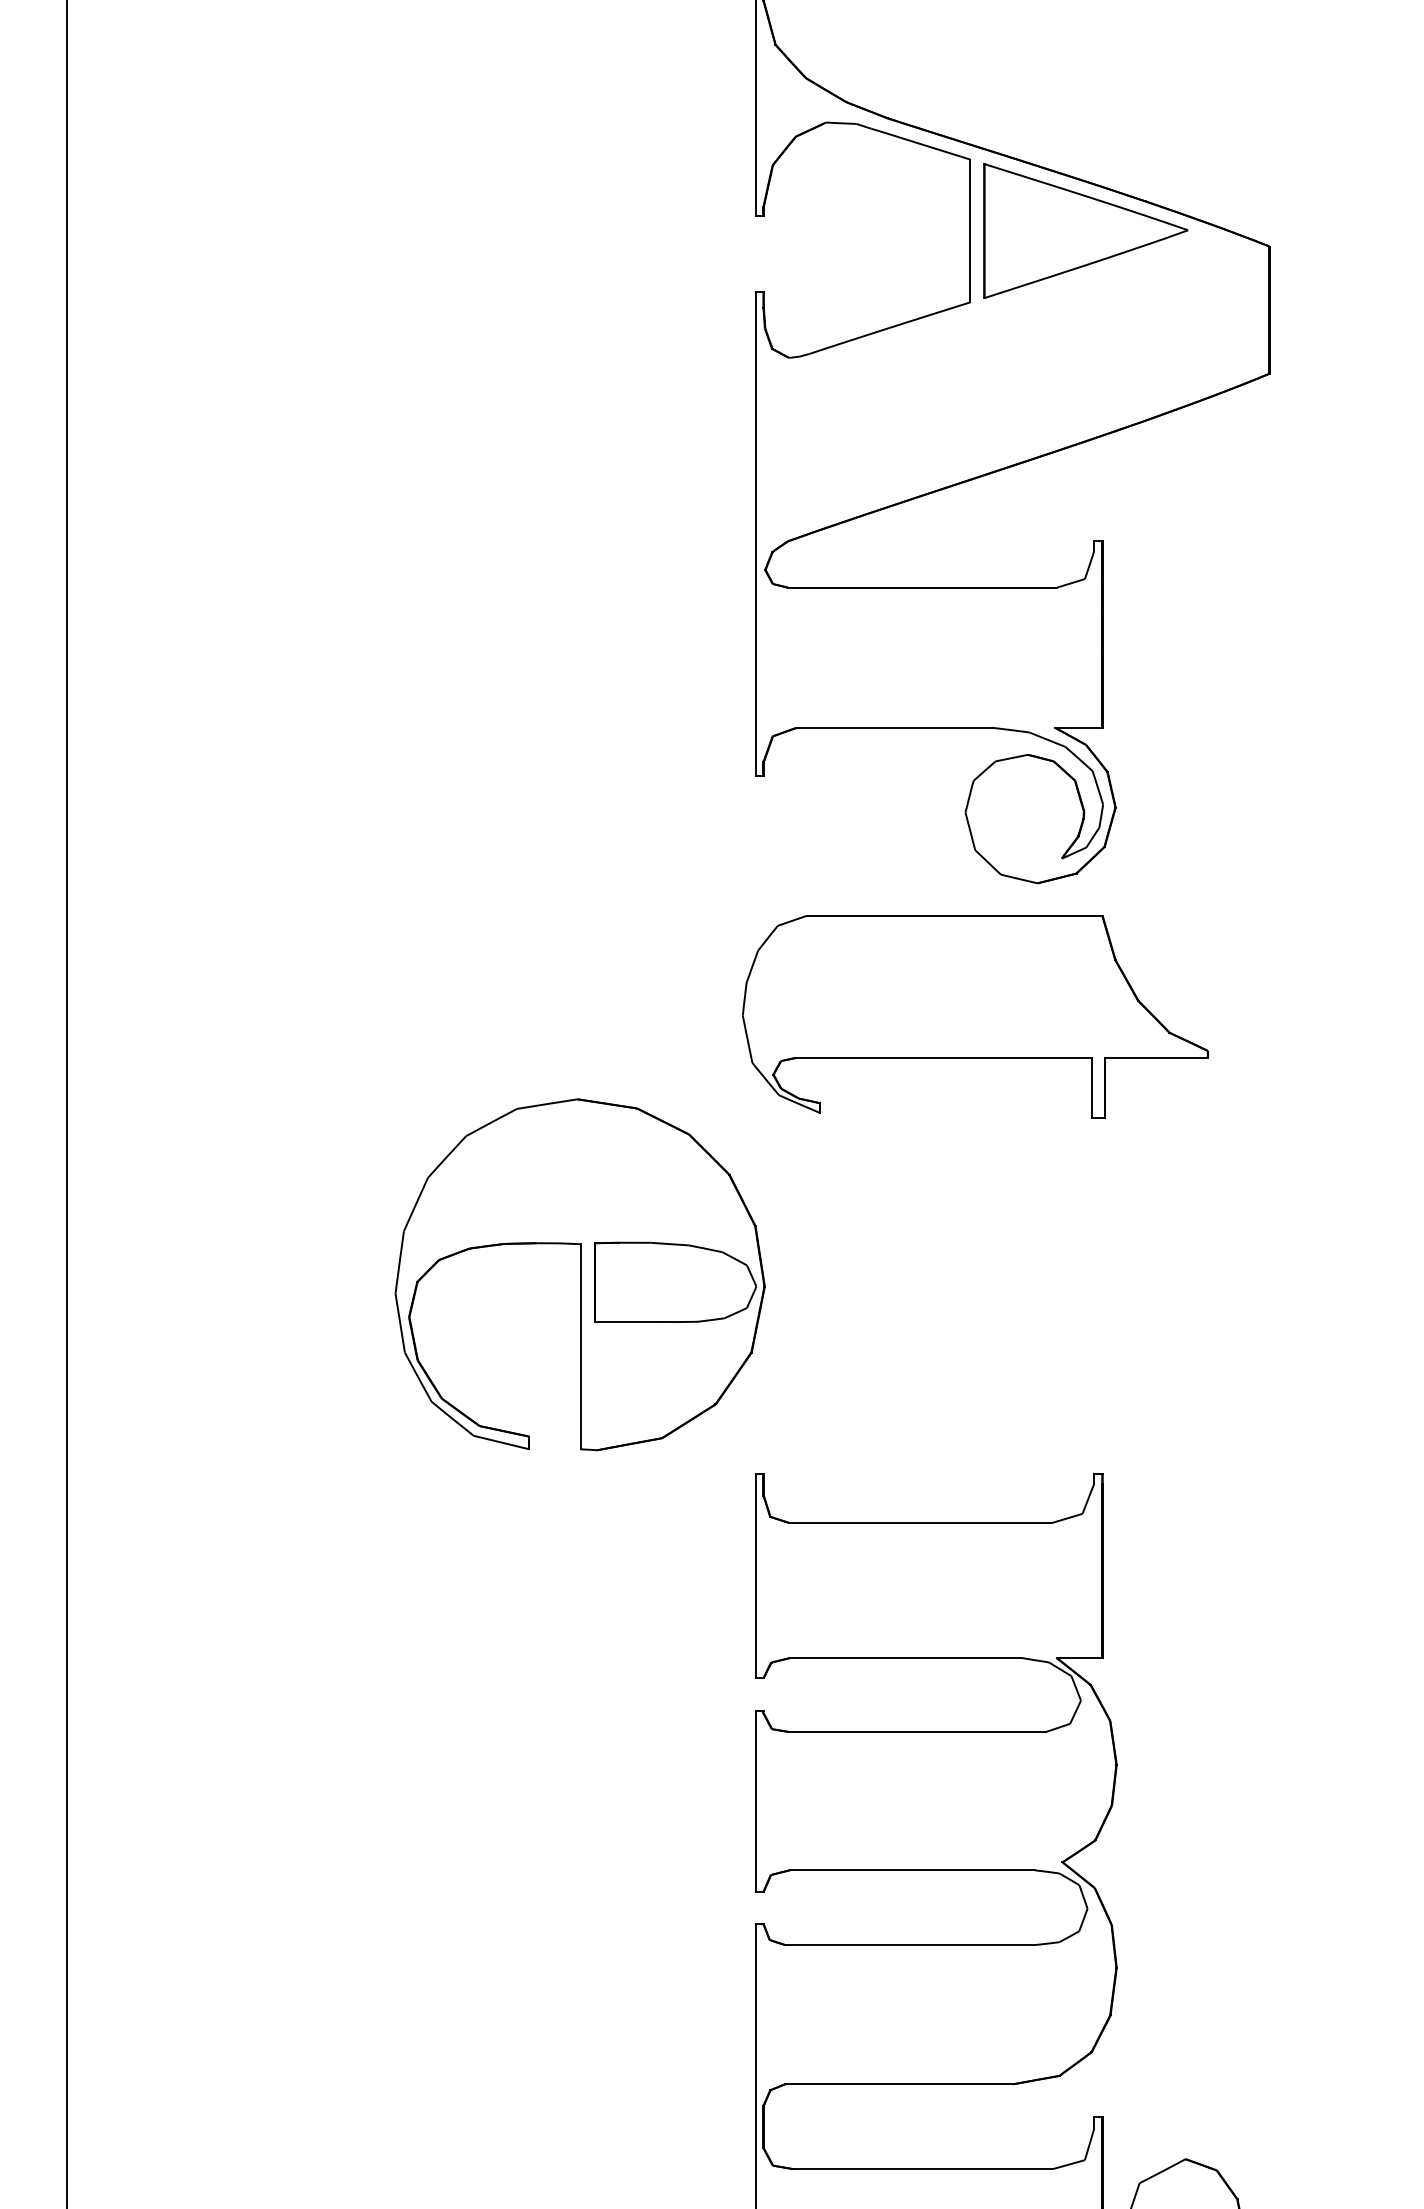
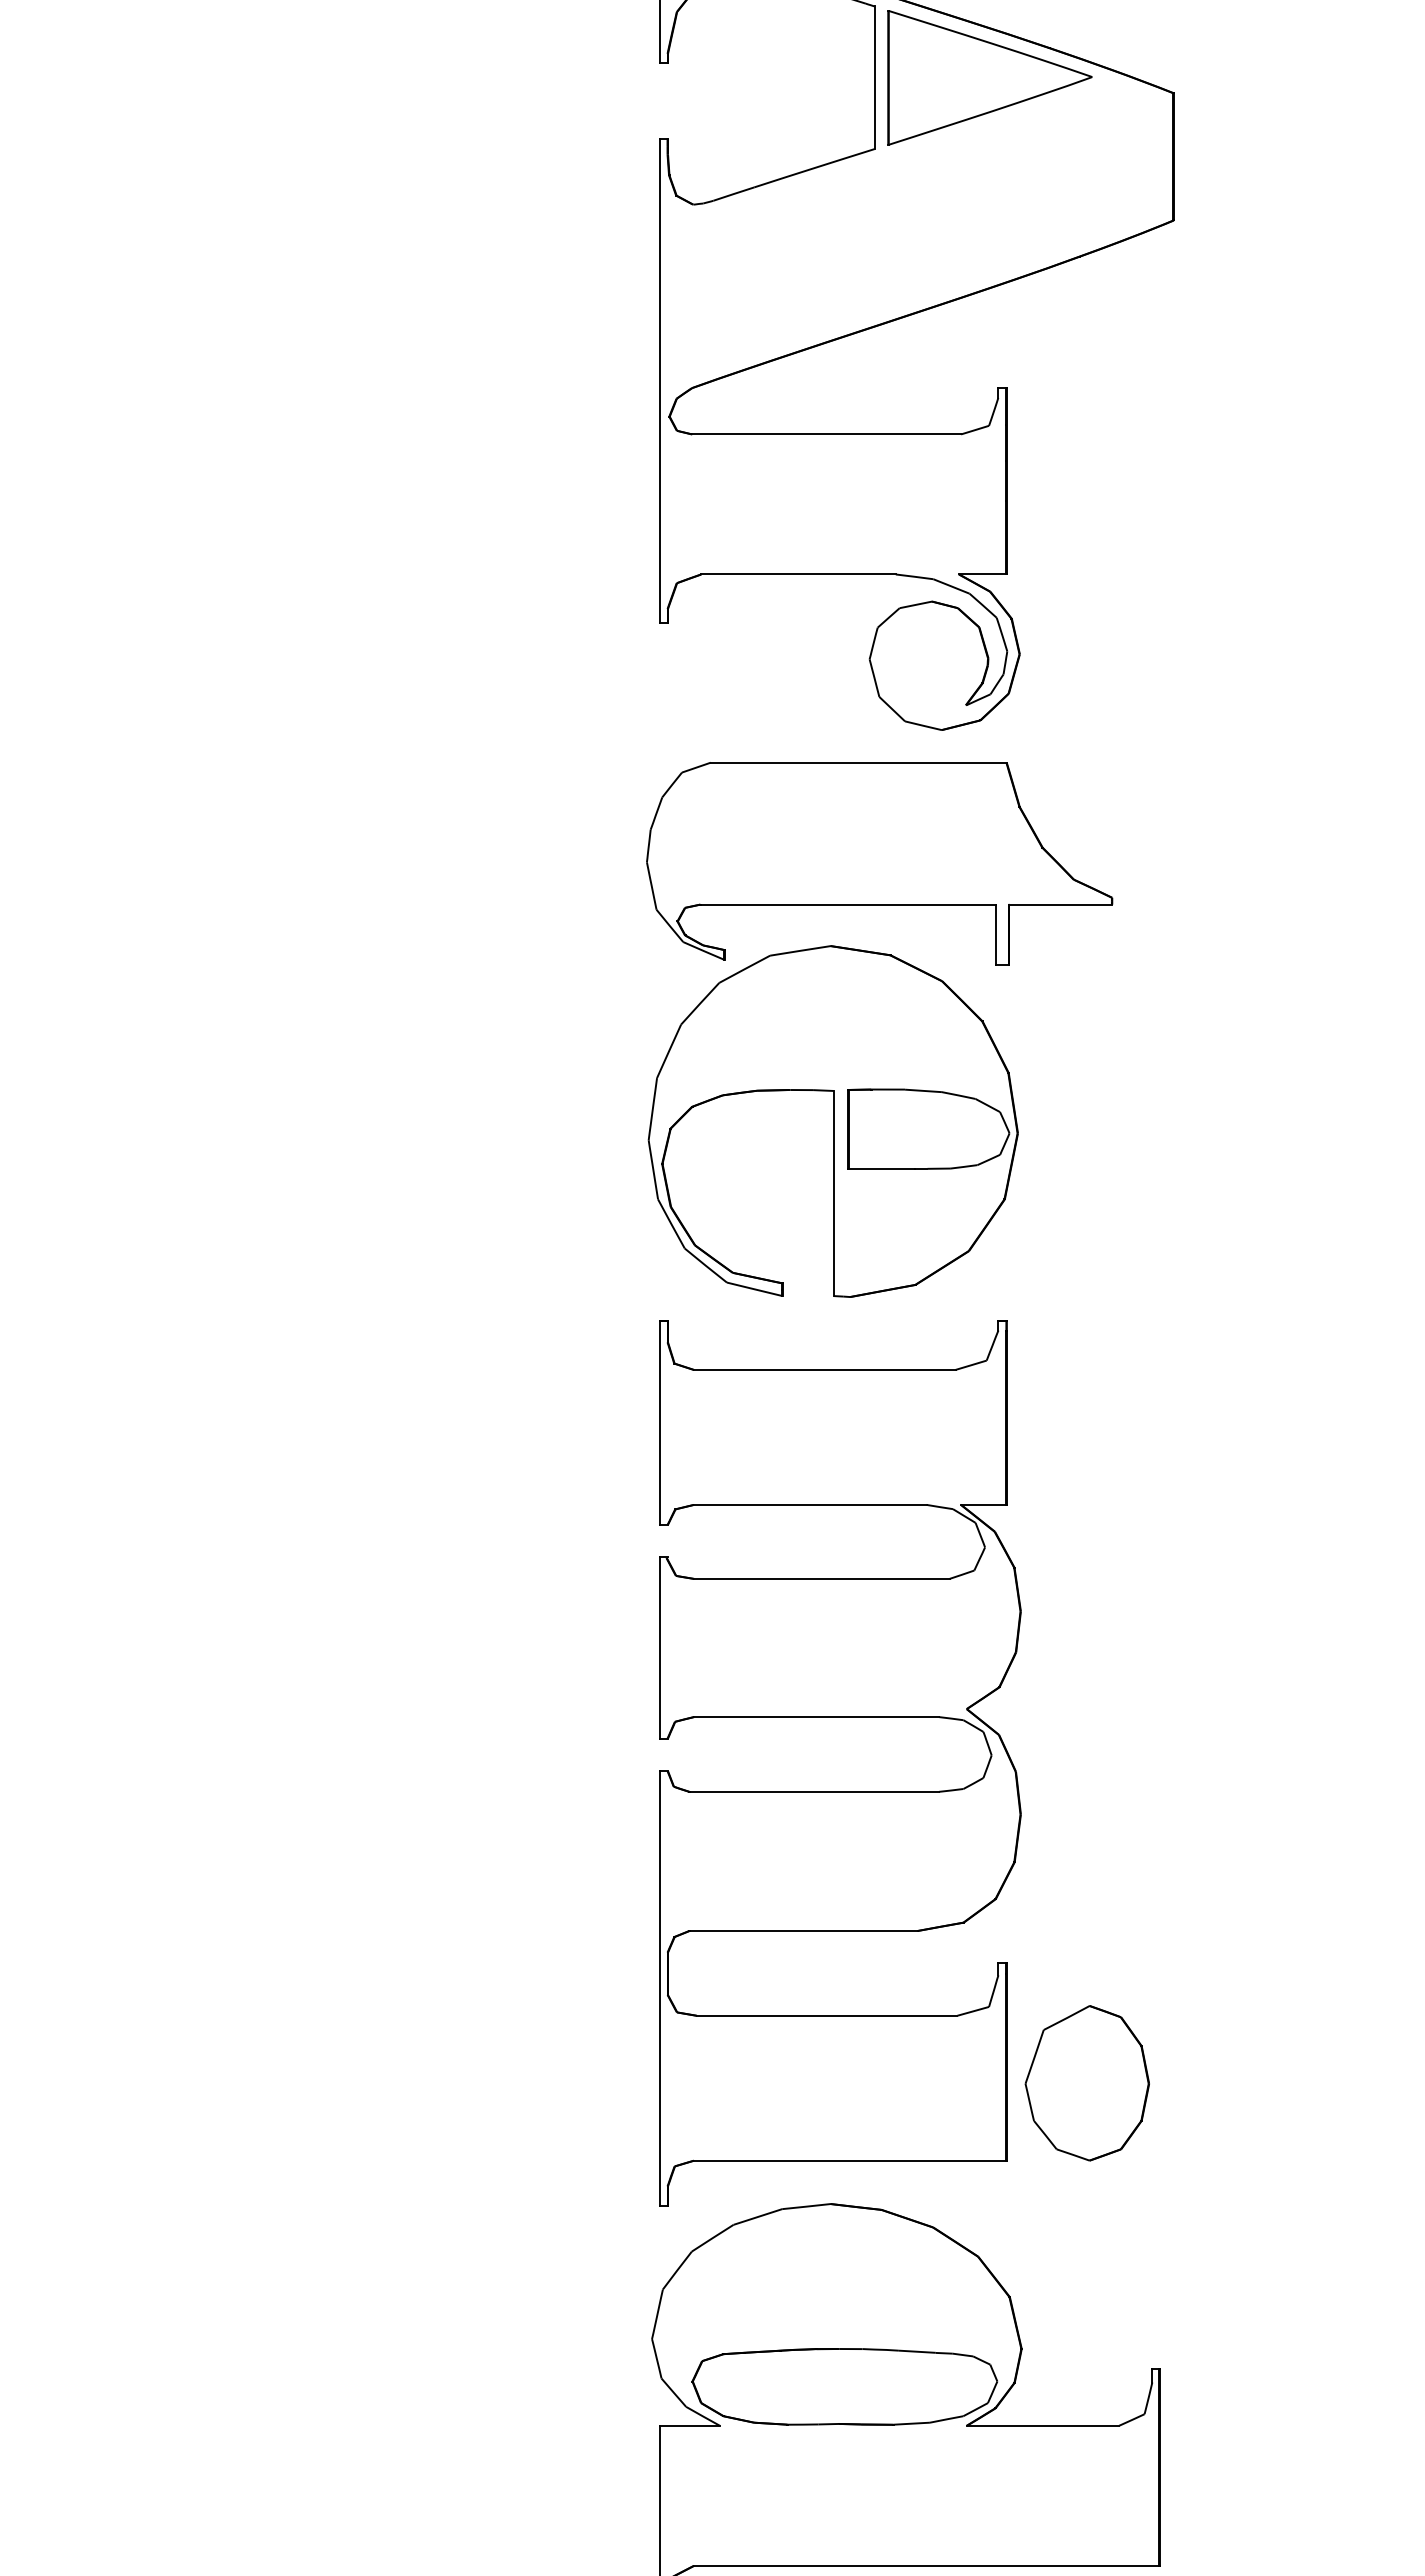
part: (579, 1274) -> (832, 1121), moved

